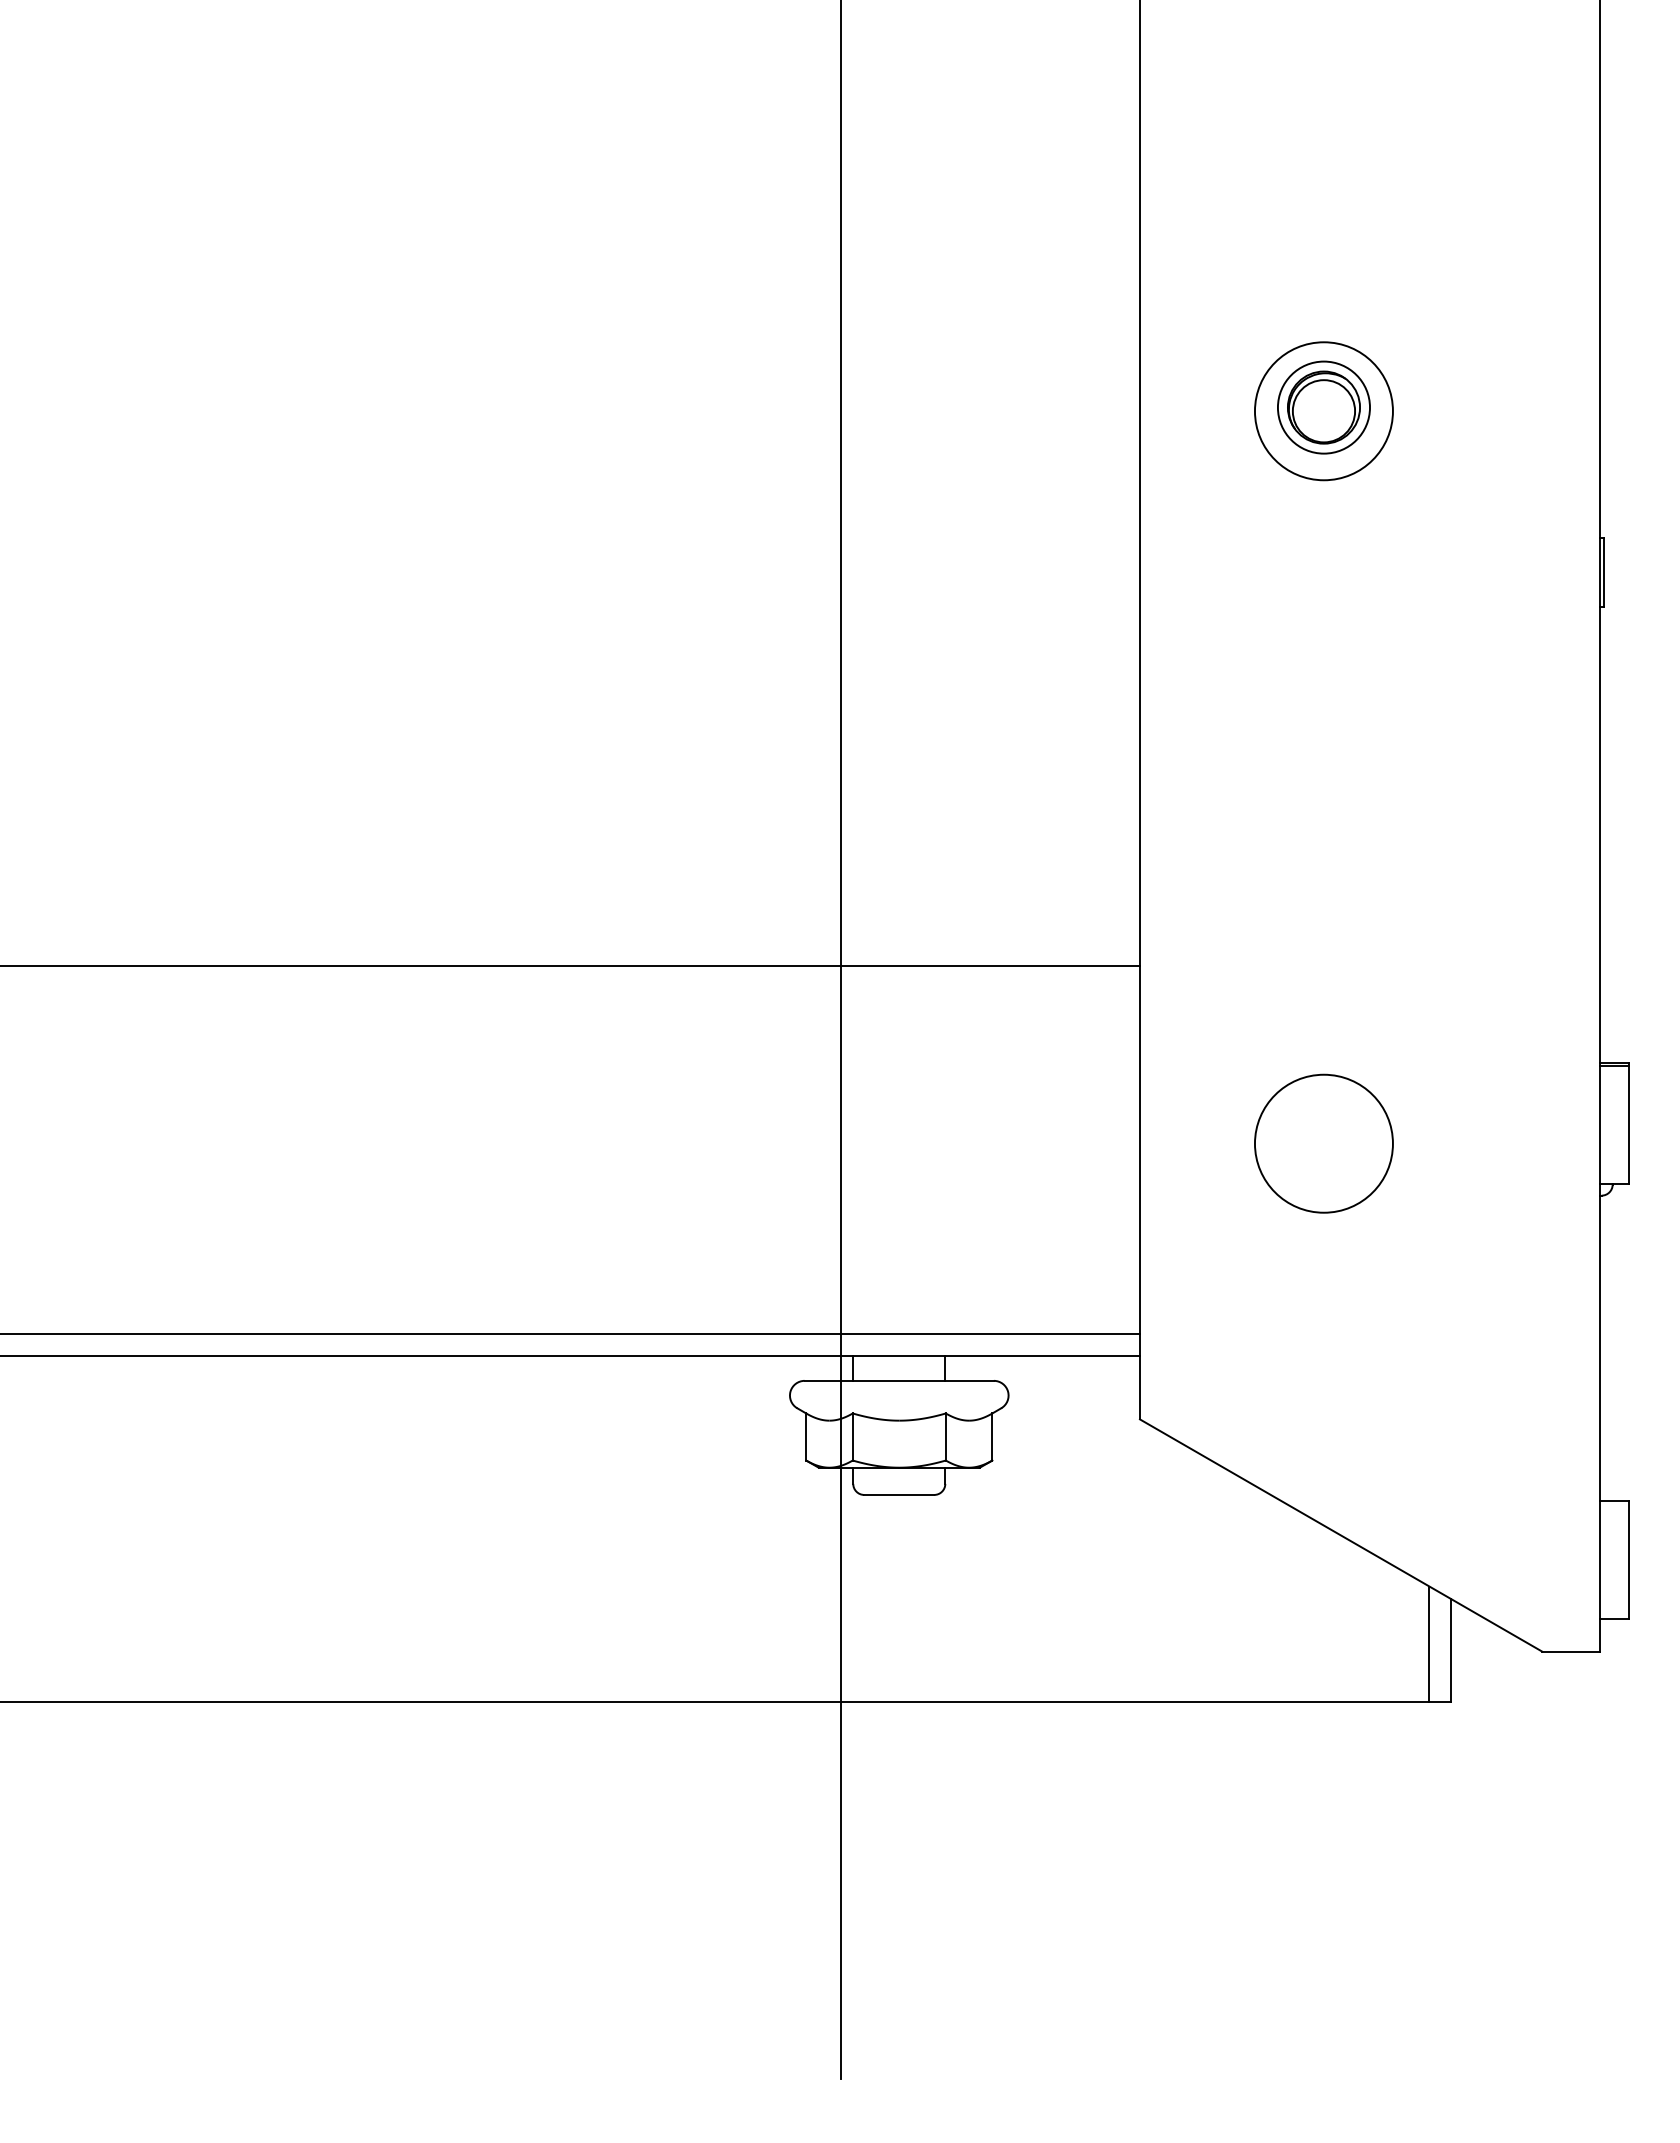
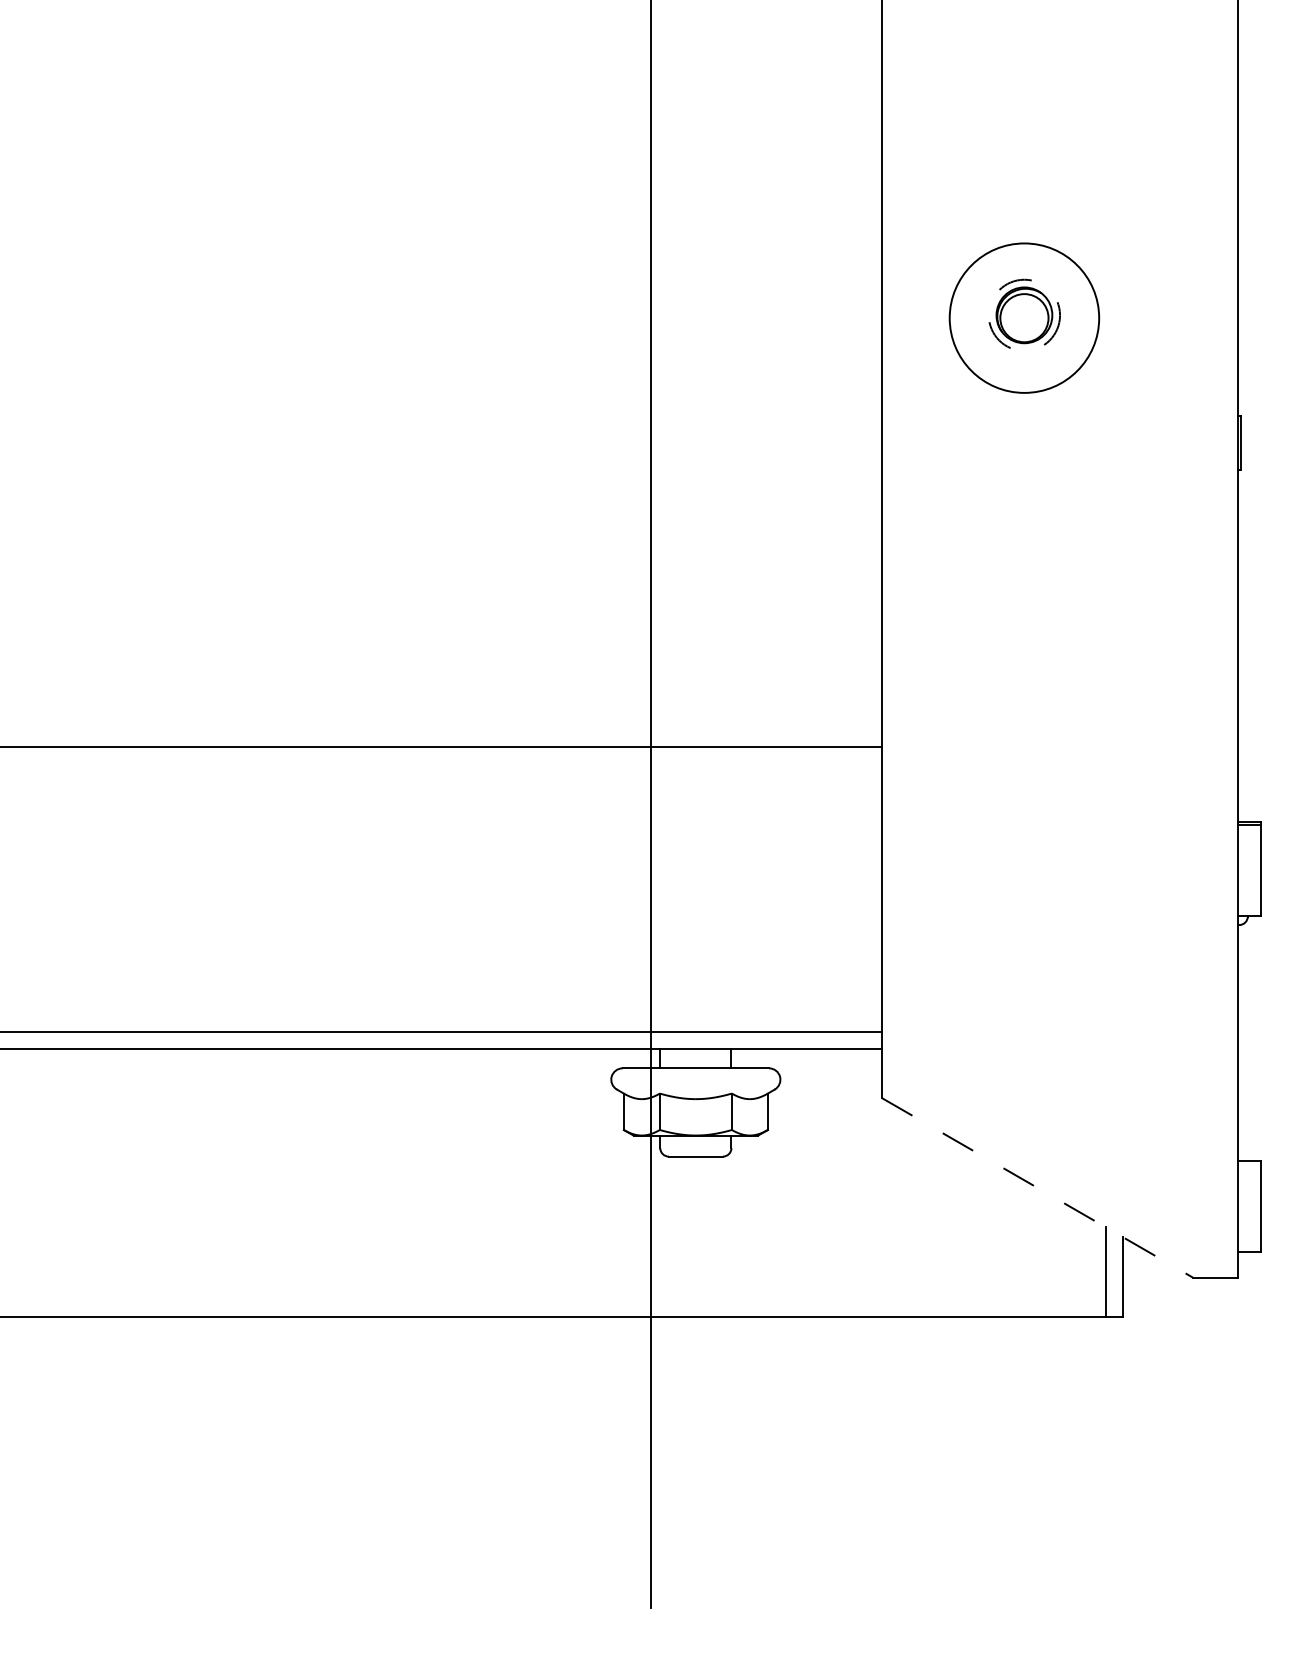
circle: (1323, 407) -> (1024, 315), solid -> dashed
circle: (1323, 411) -> (1024, 318), size x1.4
circle: (1323, 1143) -> (1024, 884), removed
line: (1341, 1535) -> (1038, 1187), solid -> dashed

